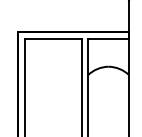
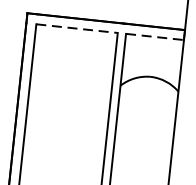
line: (53, 38) -> (77, 28), solid -> dashed
line: (109, 38) -> (156, 36), solid -> dashed

